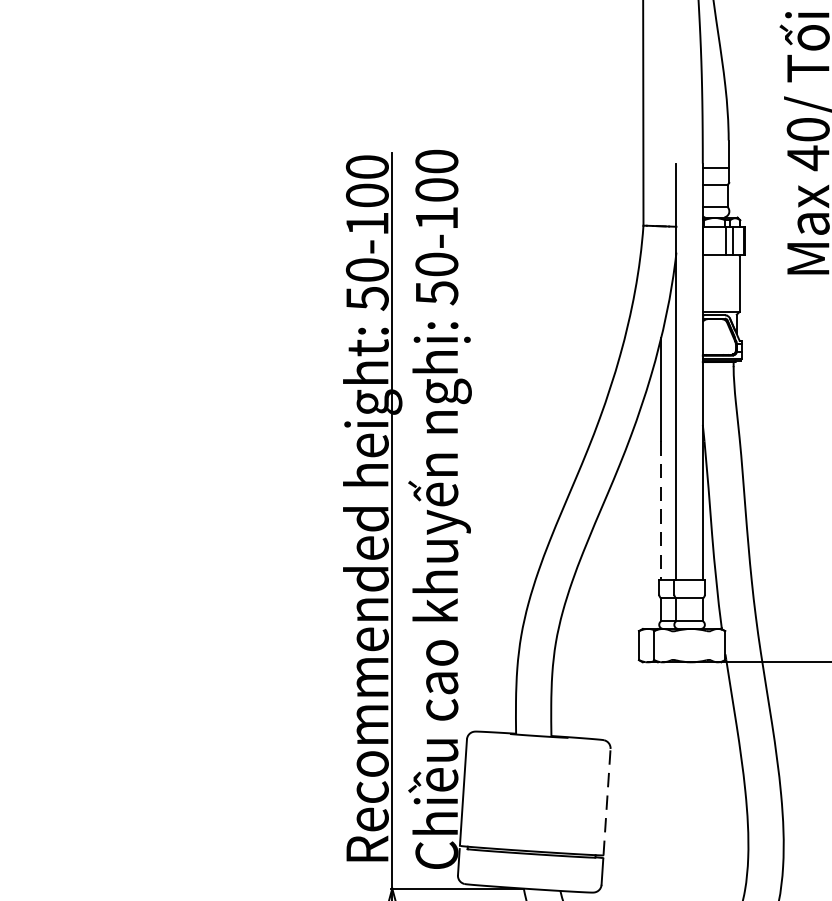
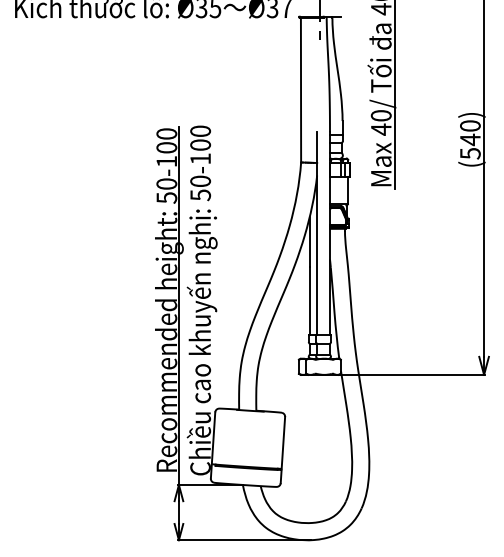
line: (660, 511) -> (309, 301), dashed -> solid
line: (607, 801) -> (283, 442), dashed -> solid

